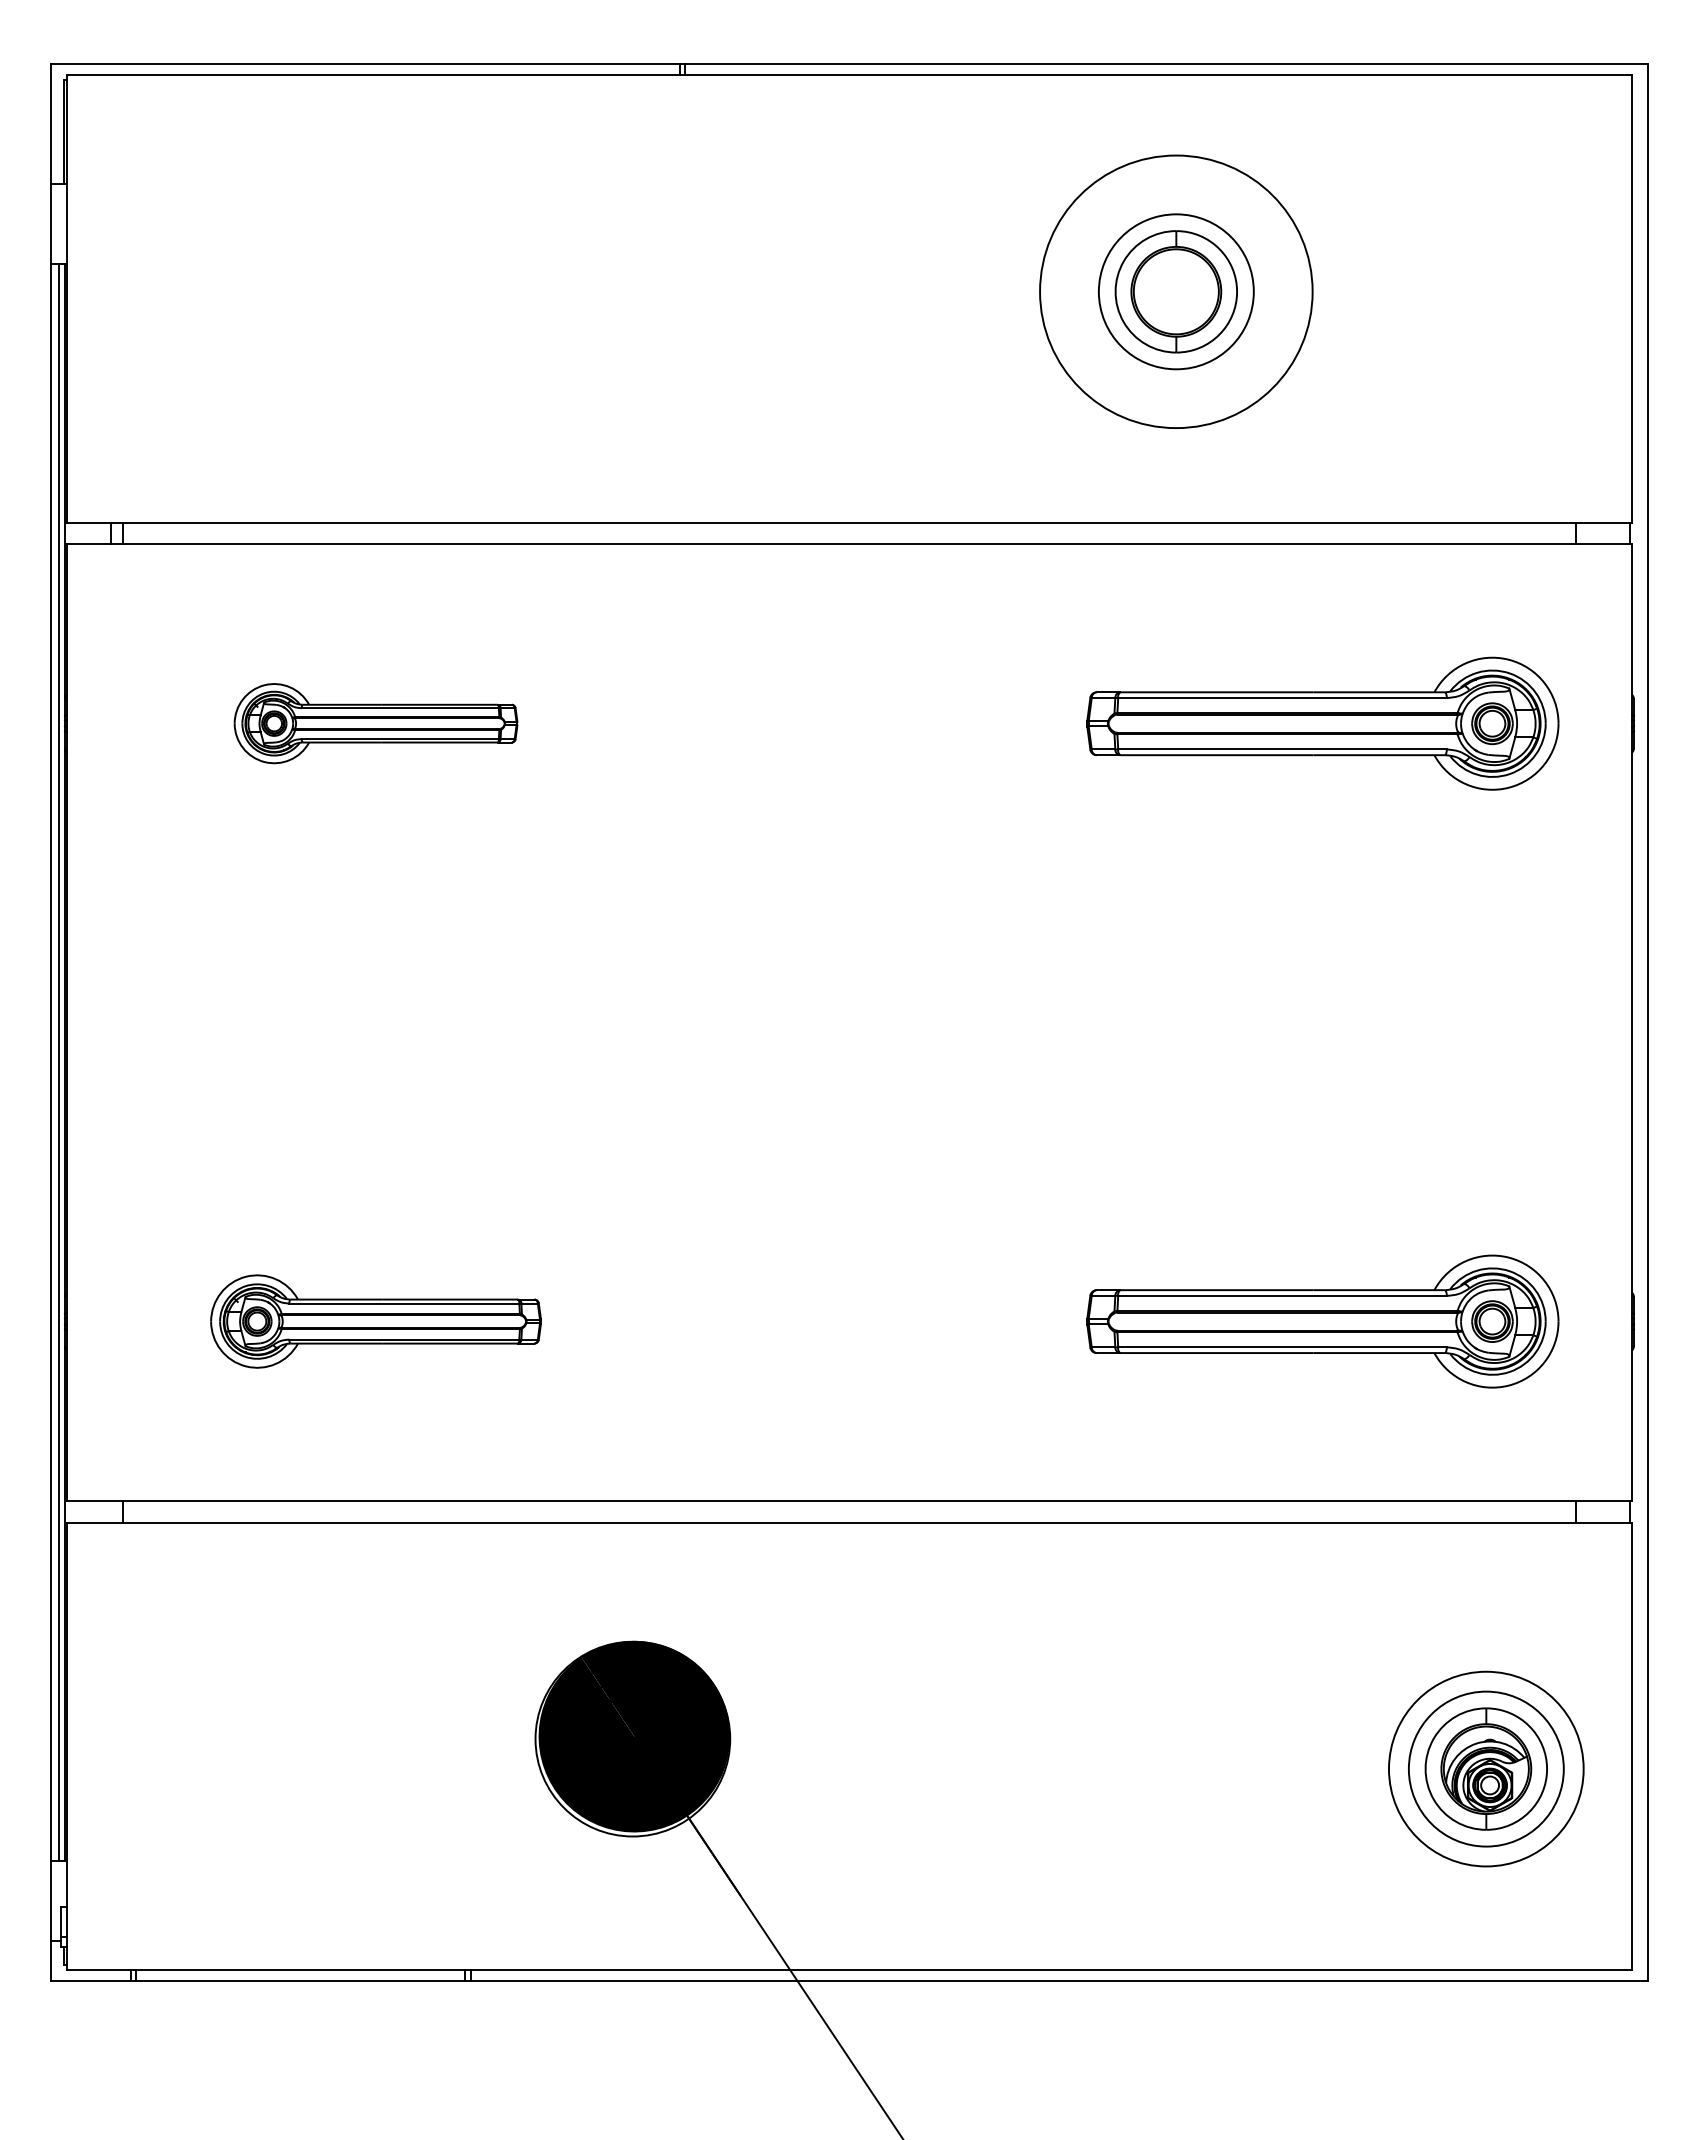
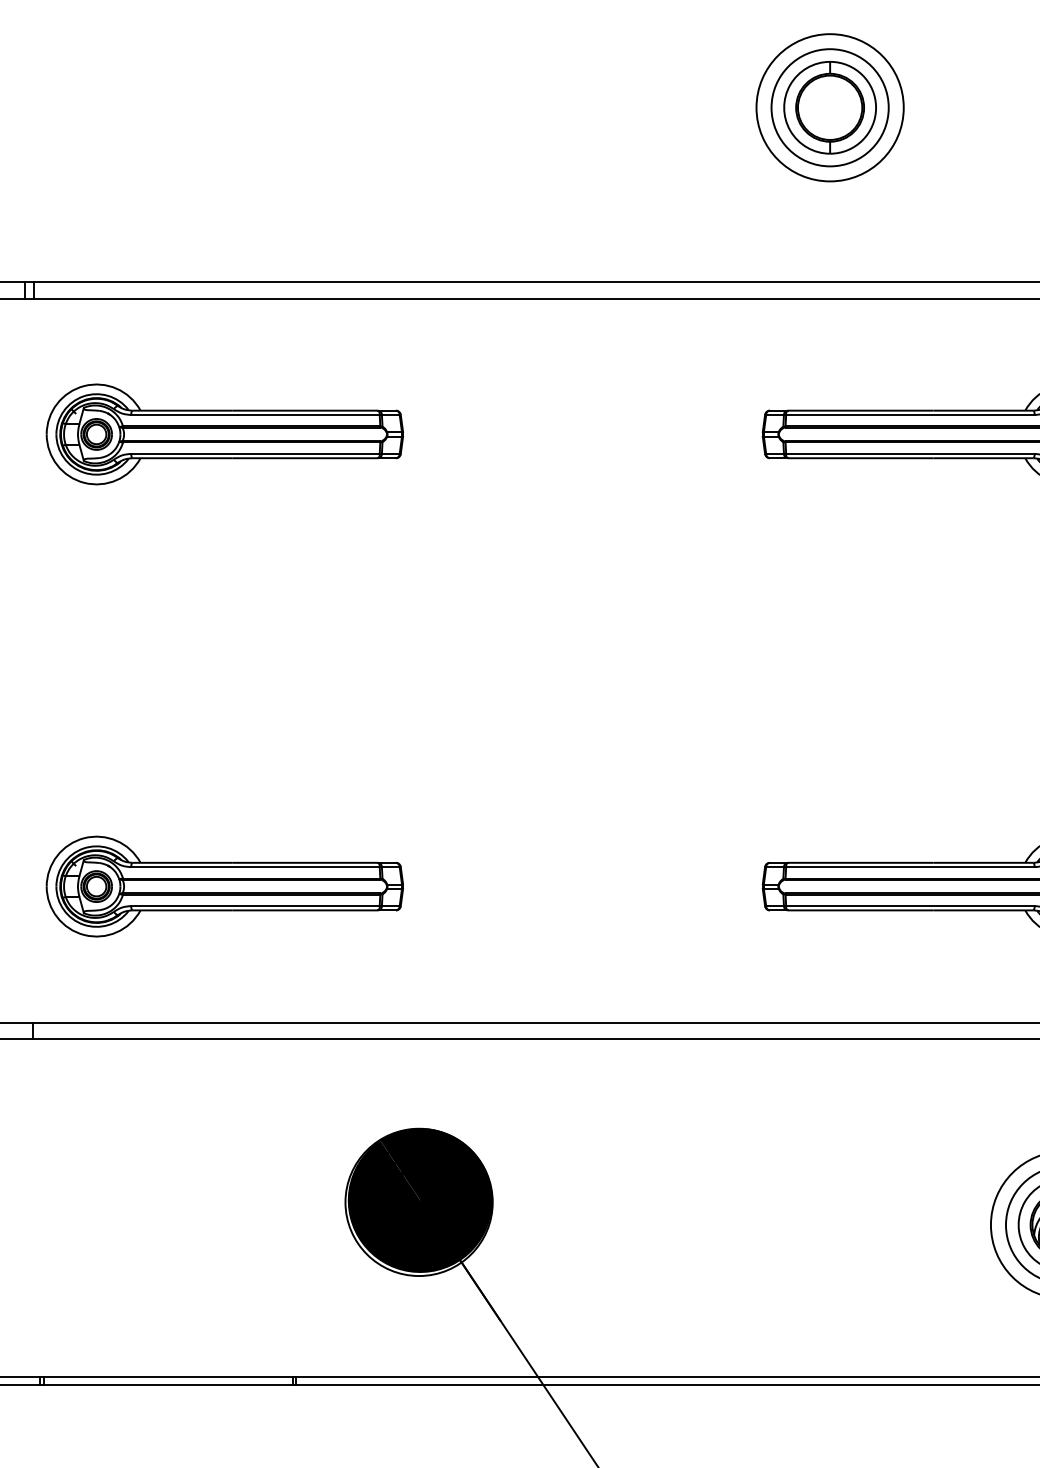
circle: (1175, 291) -> (829, 107), size x0.71
part: (375, 723) -> (224, 434), size x1.67
part: (375, 1321) -> (224, 886), size x1.43

